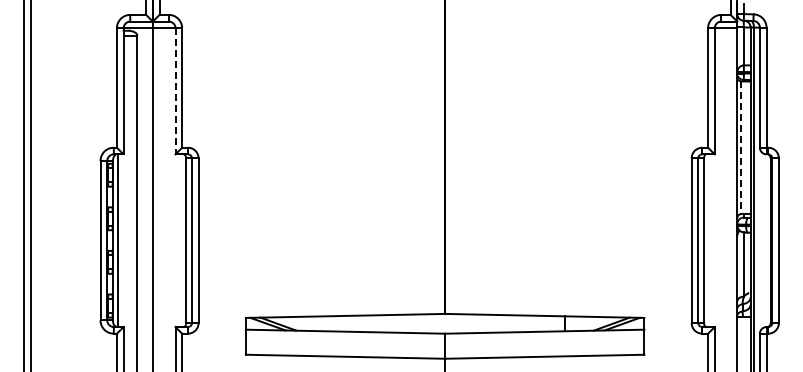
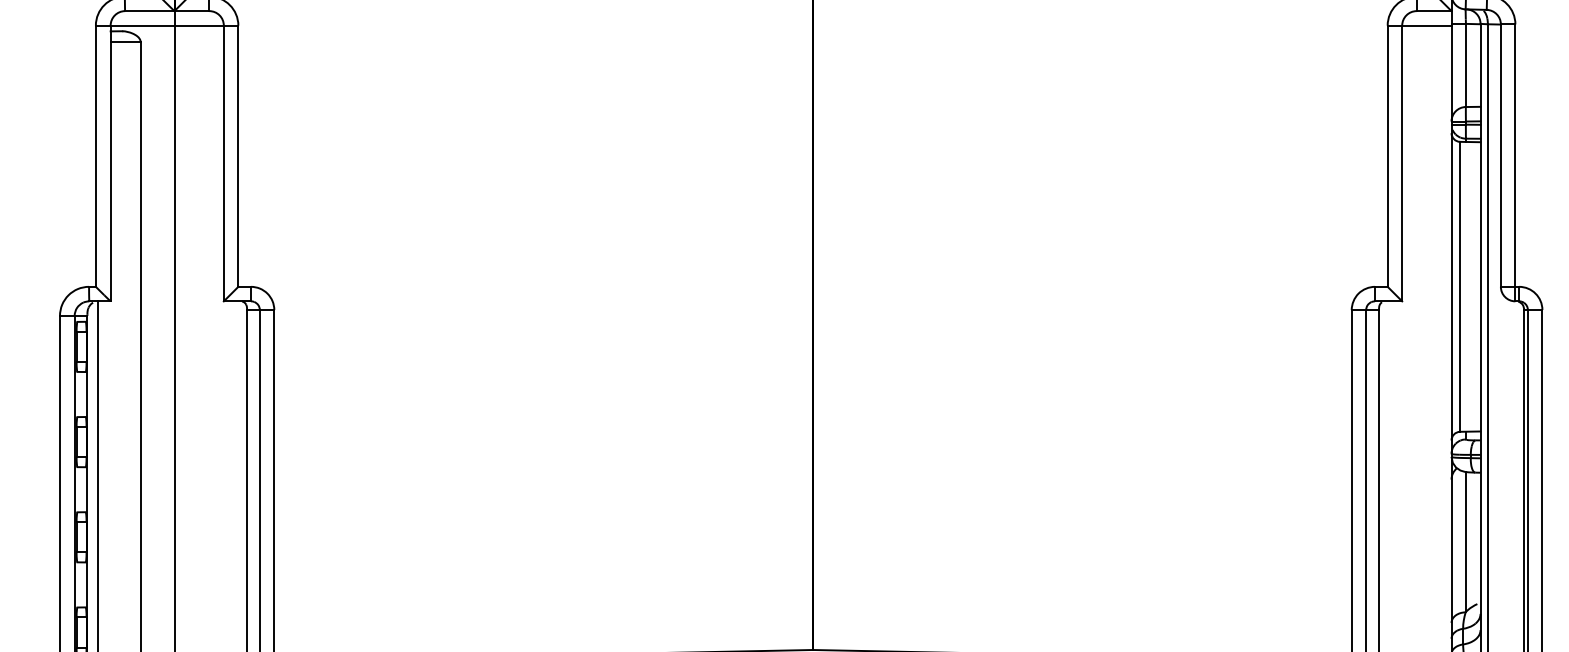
line: (175, 91) -> (223, 163), dashed -> solid
line: (741, 148) -> (1460, 288), dashed -> solid

